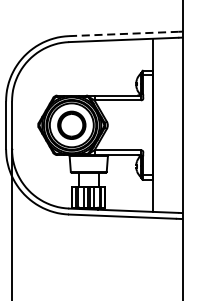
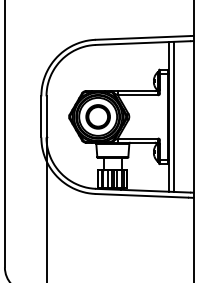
line: (124, 33) -> (143, 37), dashed -> solid
line: (158, 124) -> (173, 116), added

